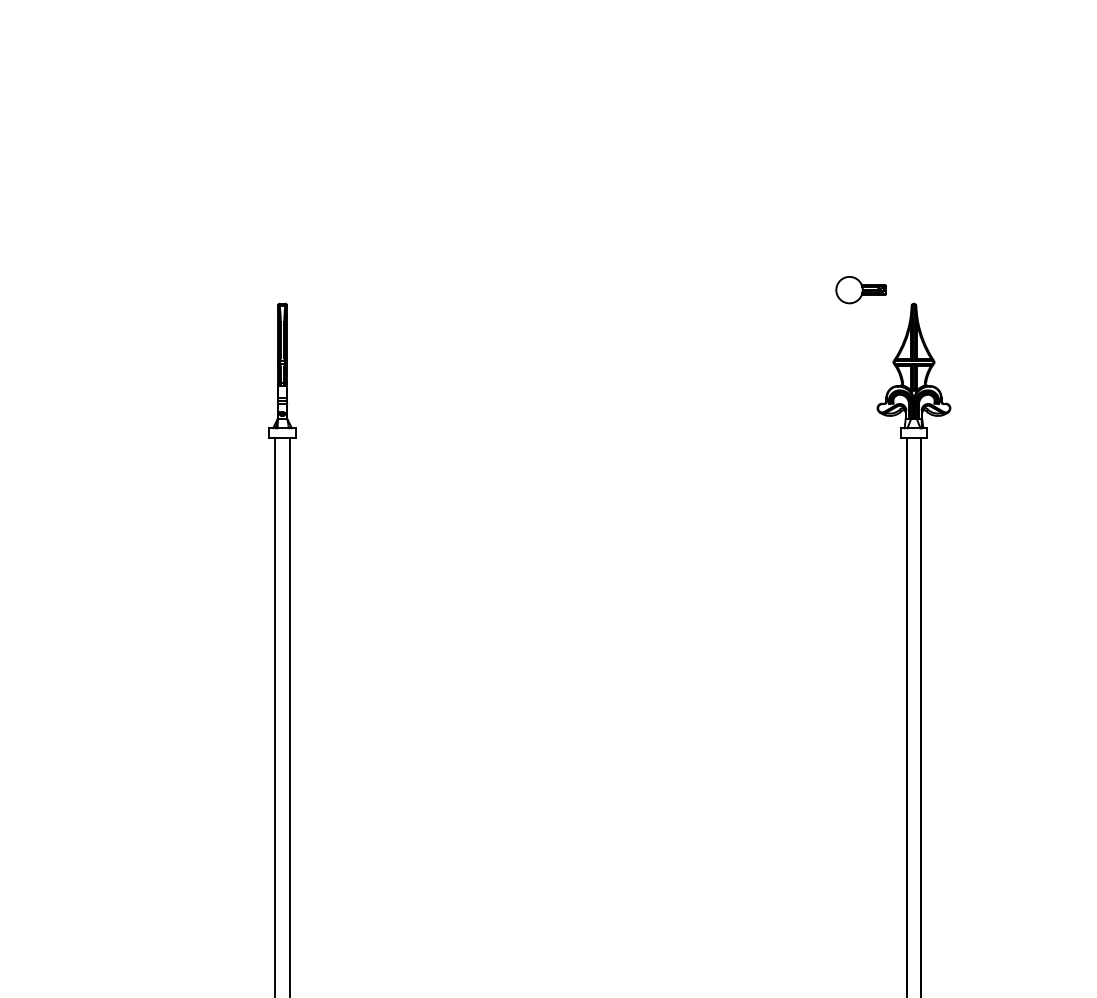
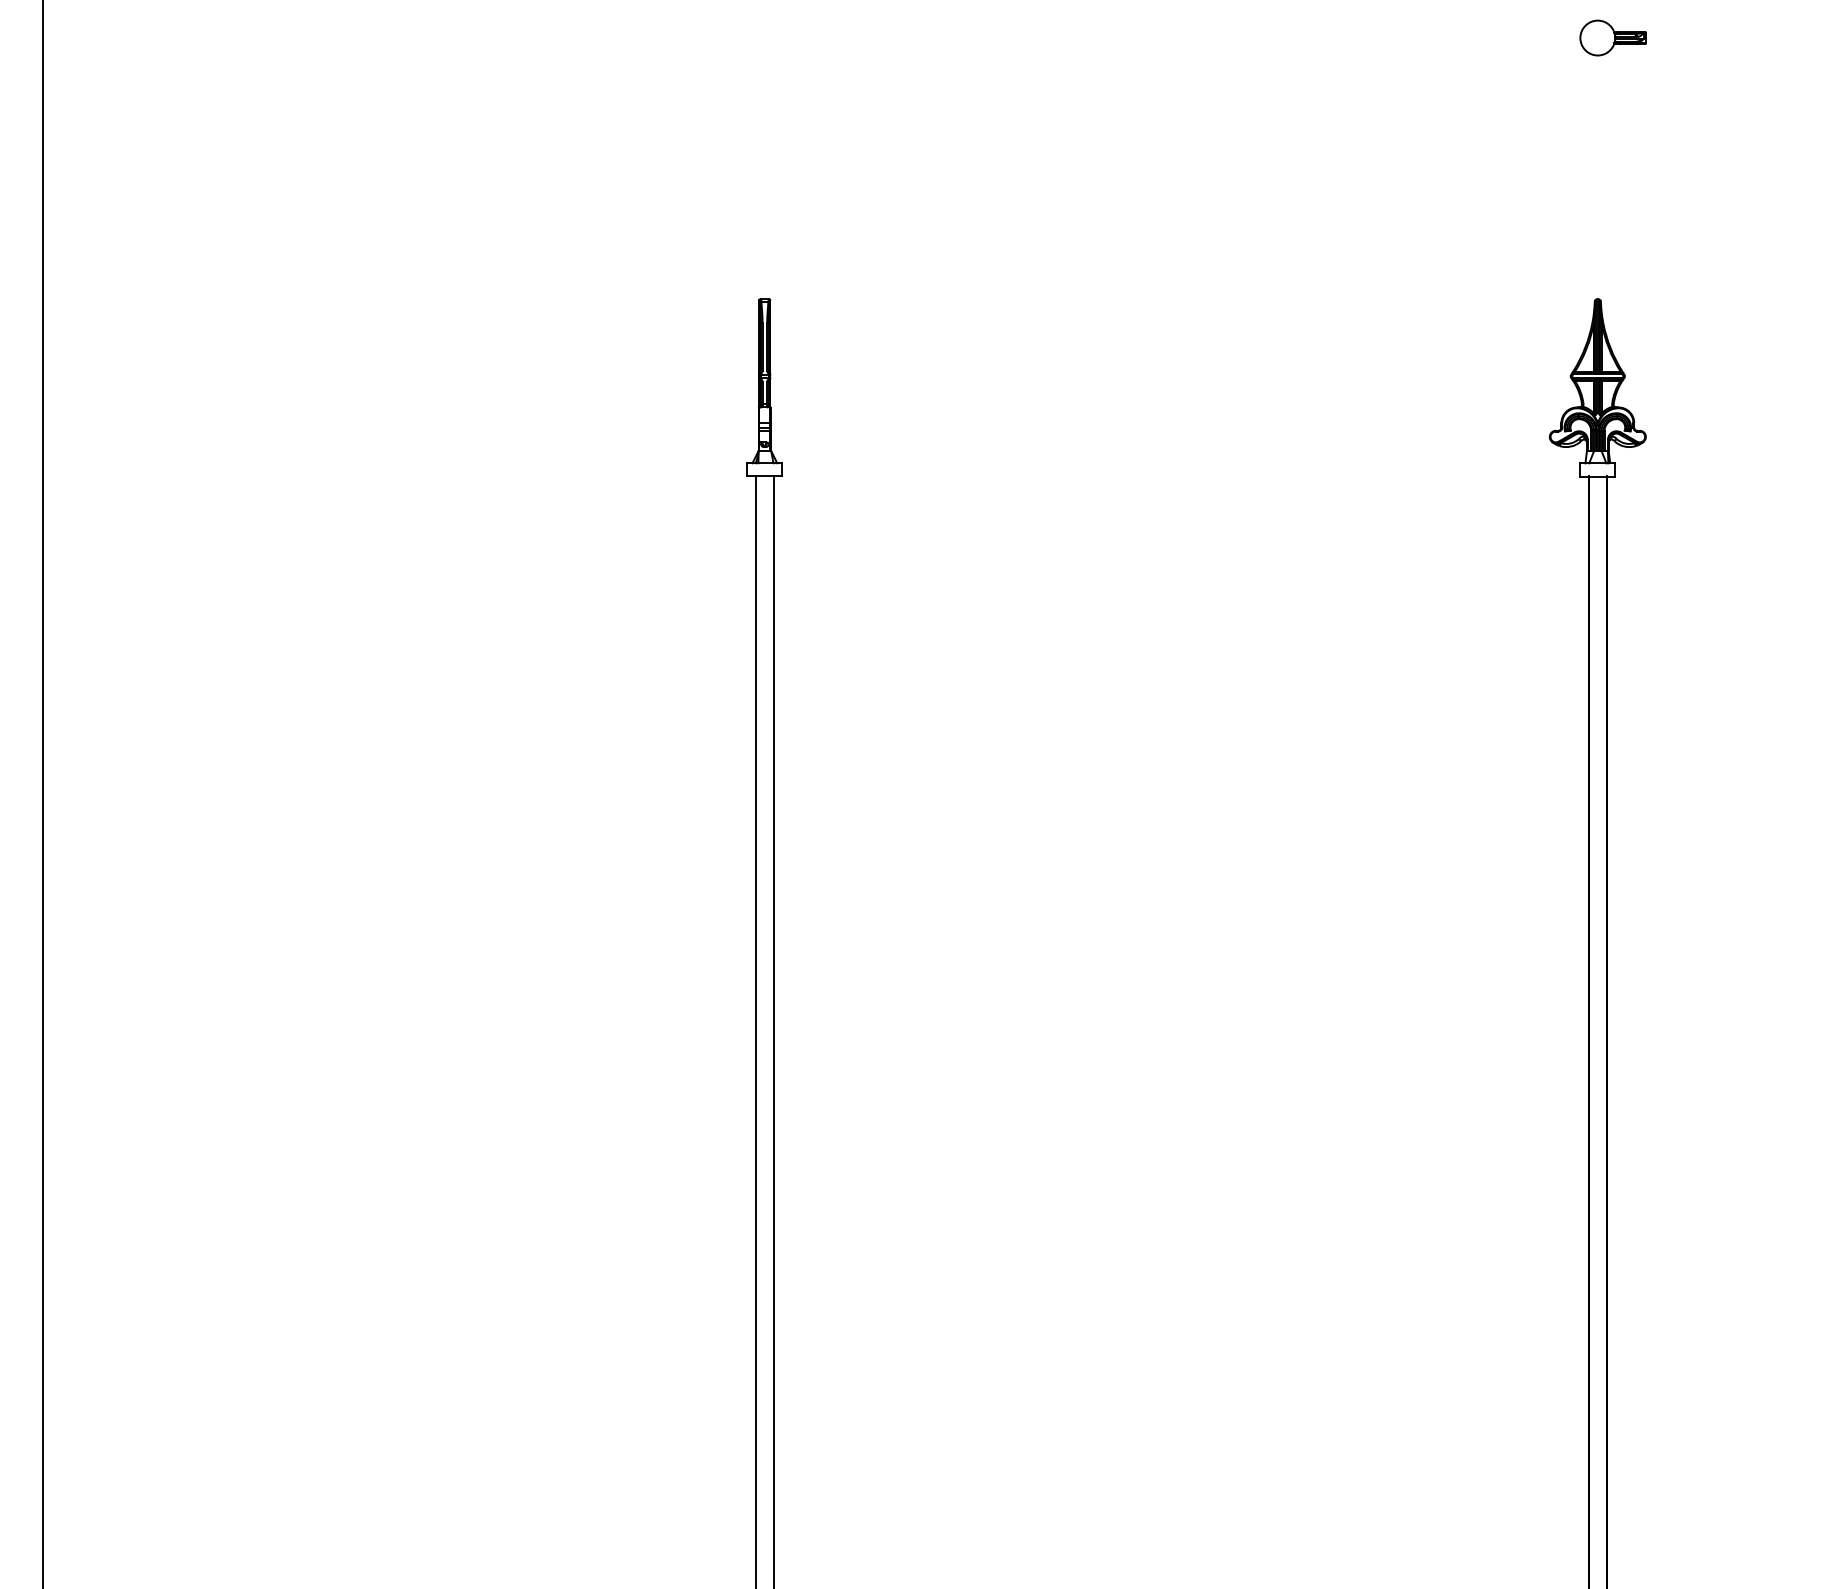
part: (860, 289) -> (1612, 37), moved

